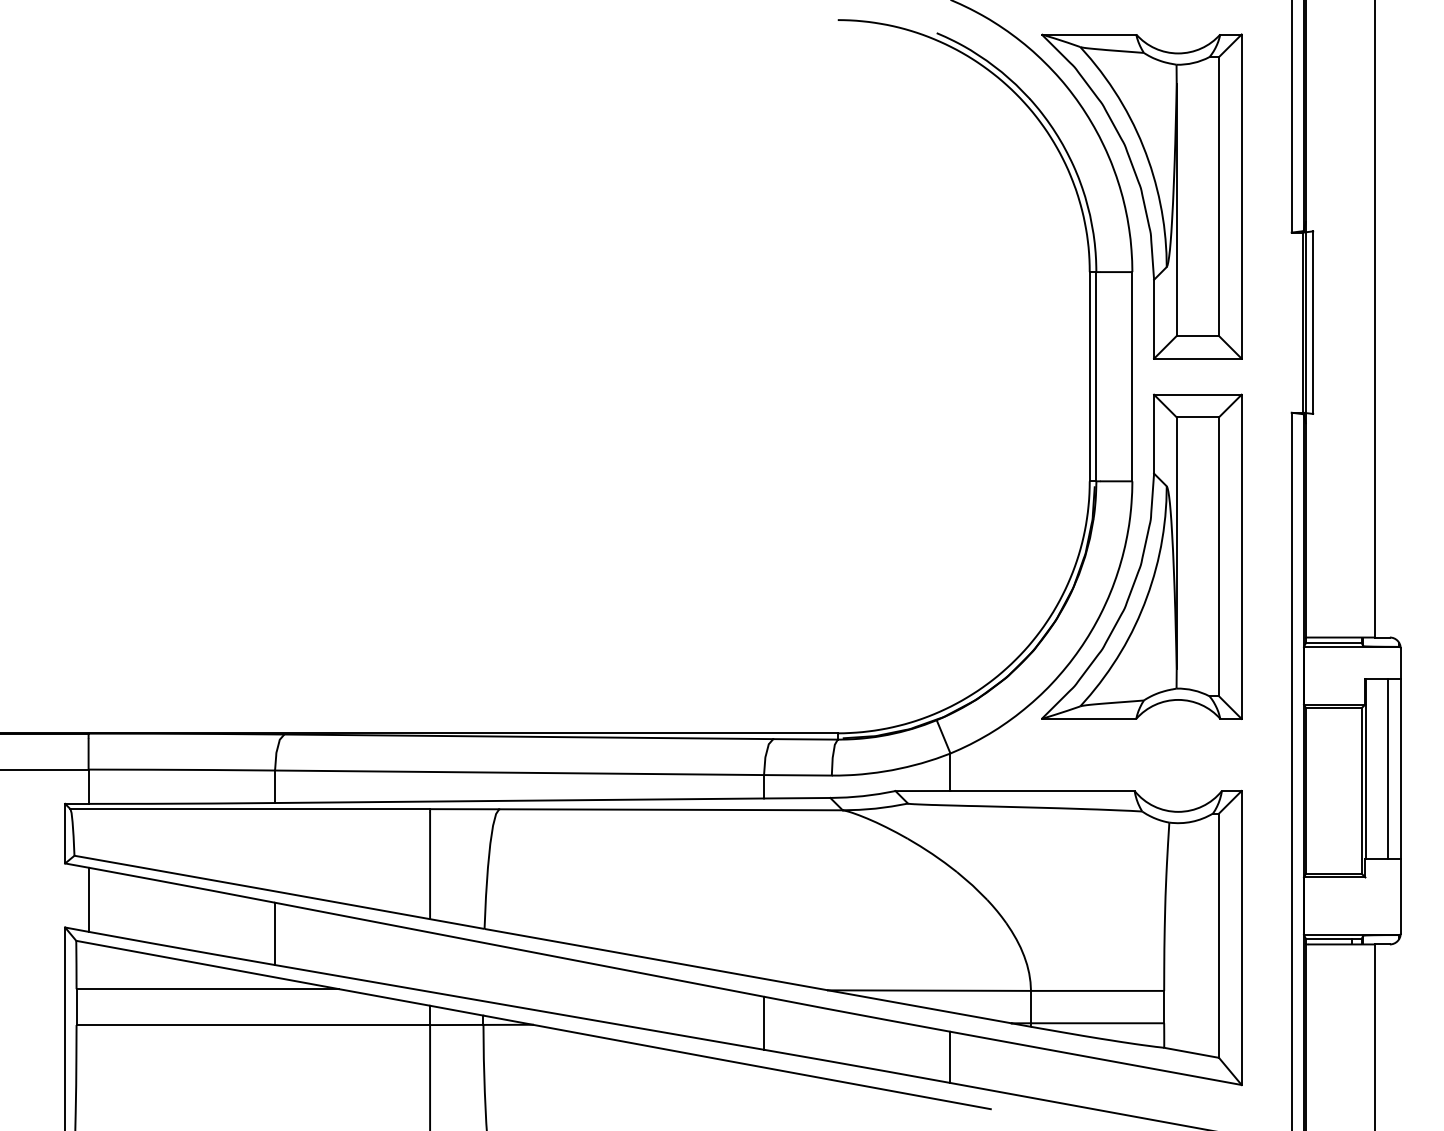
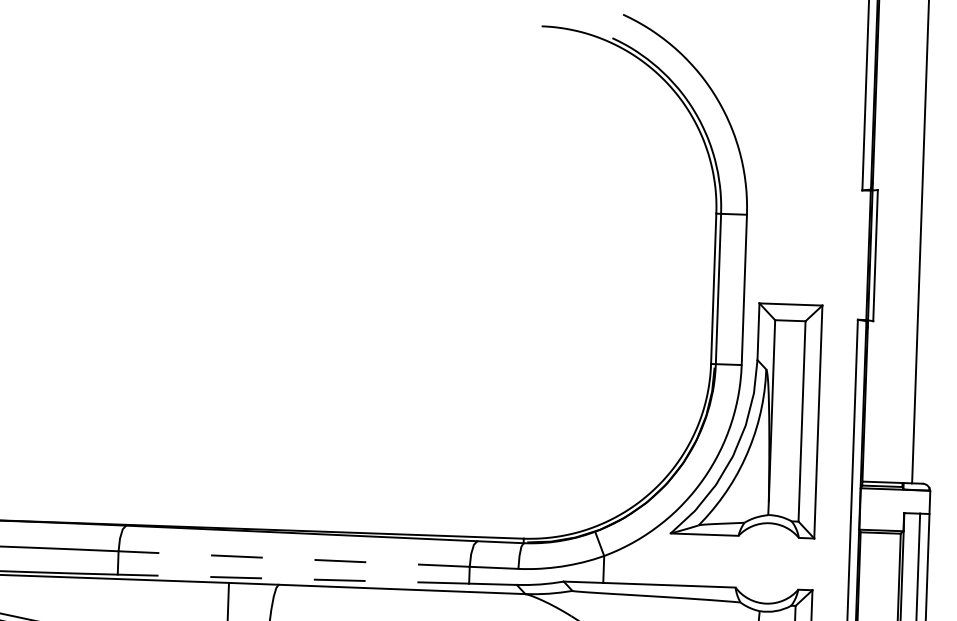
part: (1141, 196) -> (755, 160), removed
line: (519, 772) -> (294, 558), solid -> dashed
line: (519, 800) -> (293, 578), solid -> dashed

